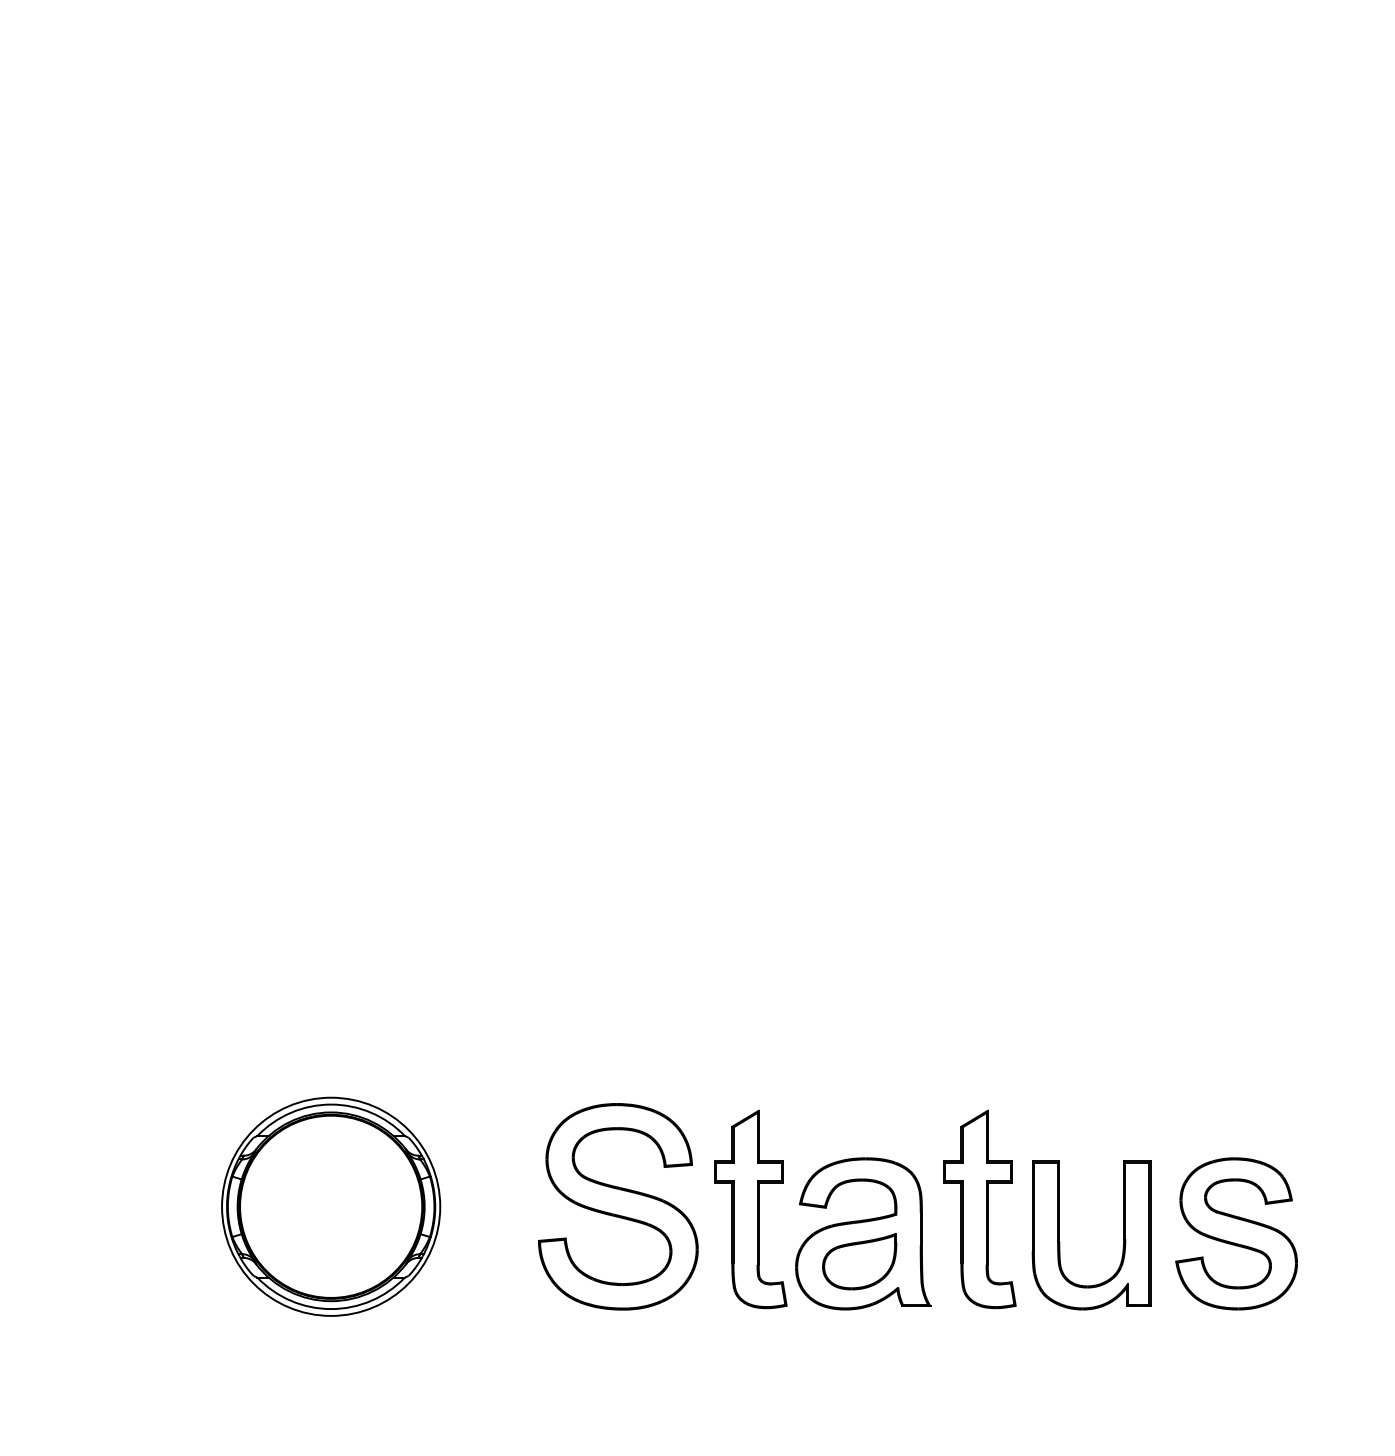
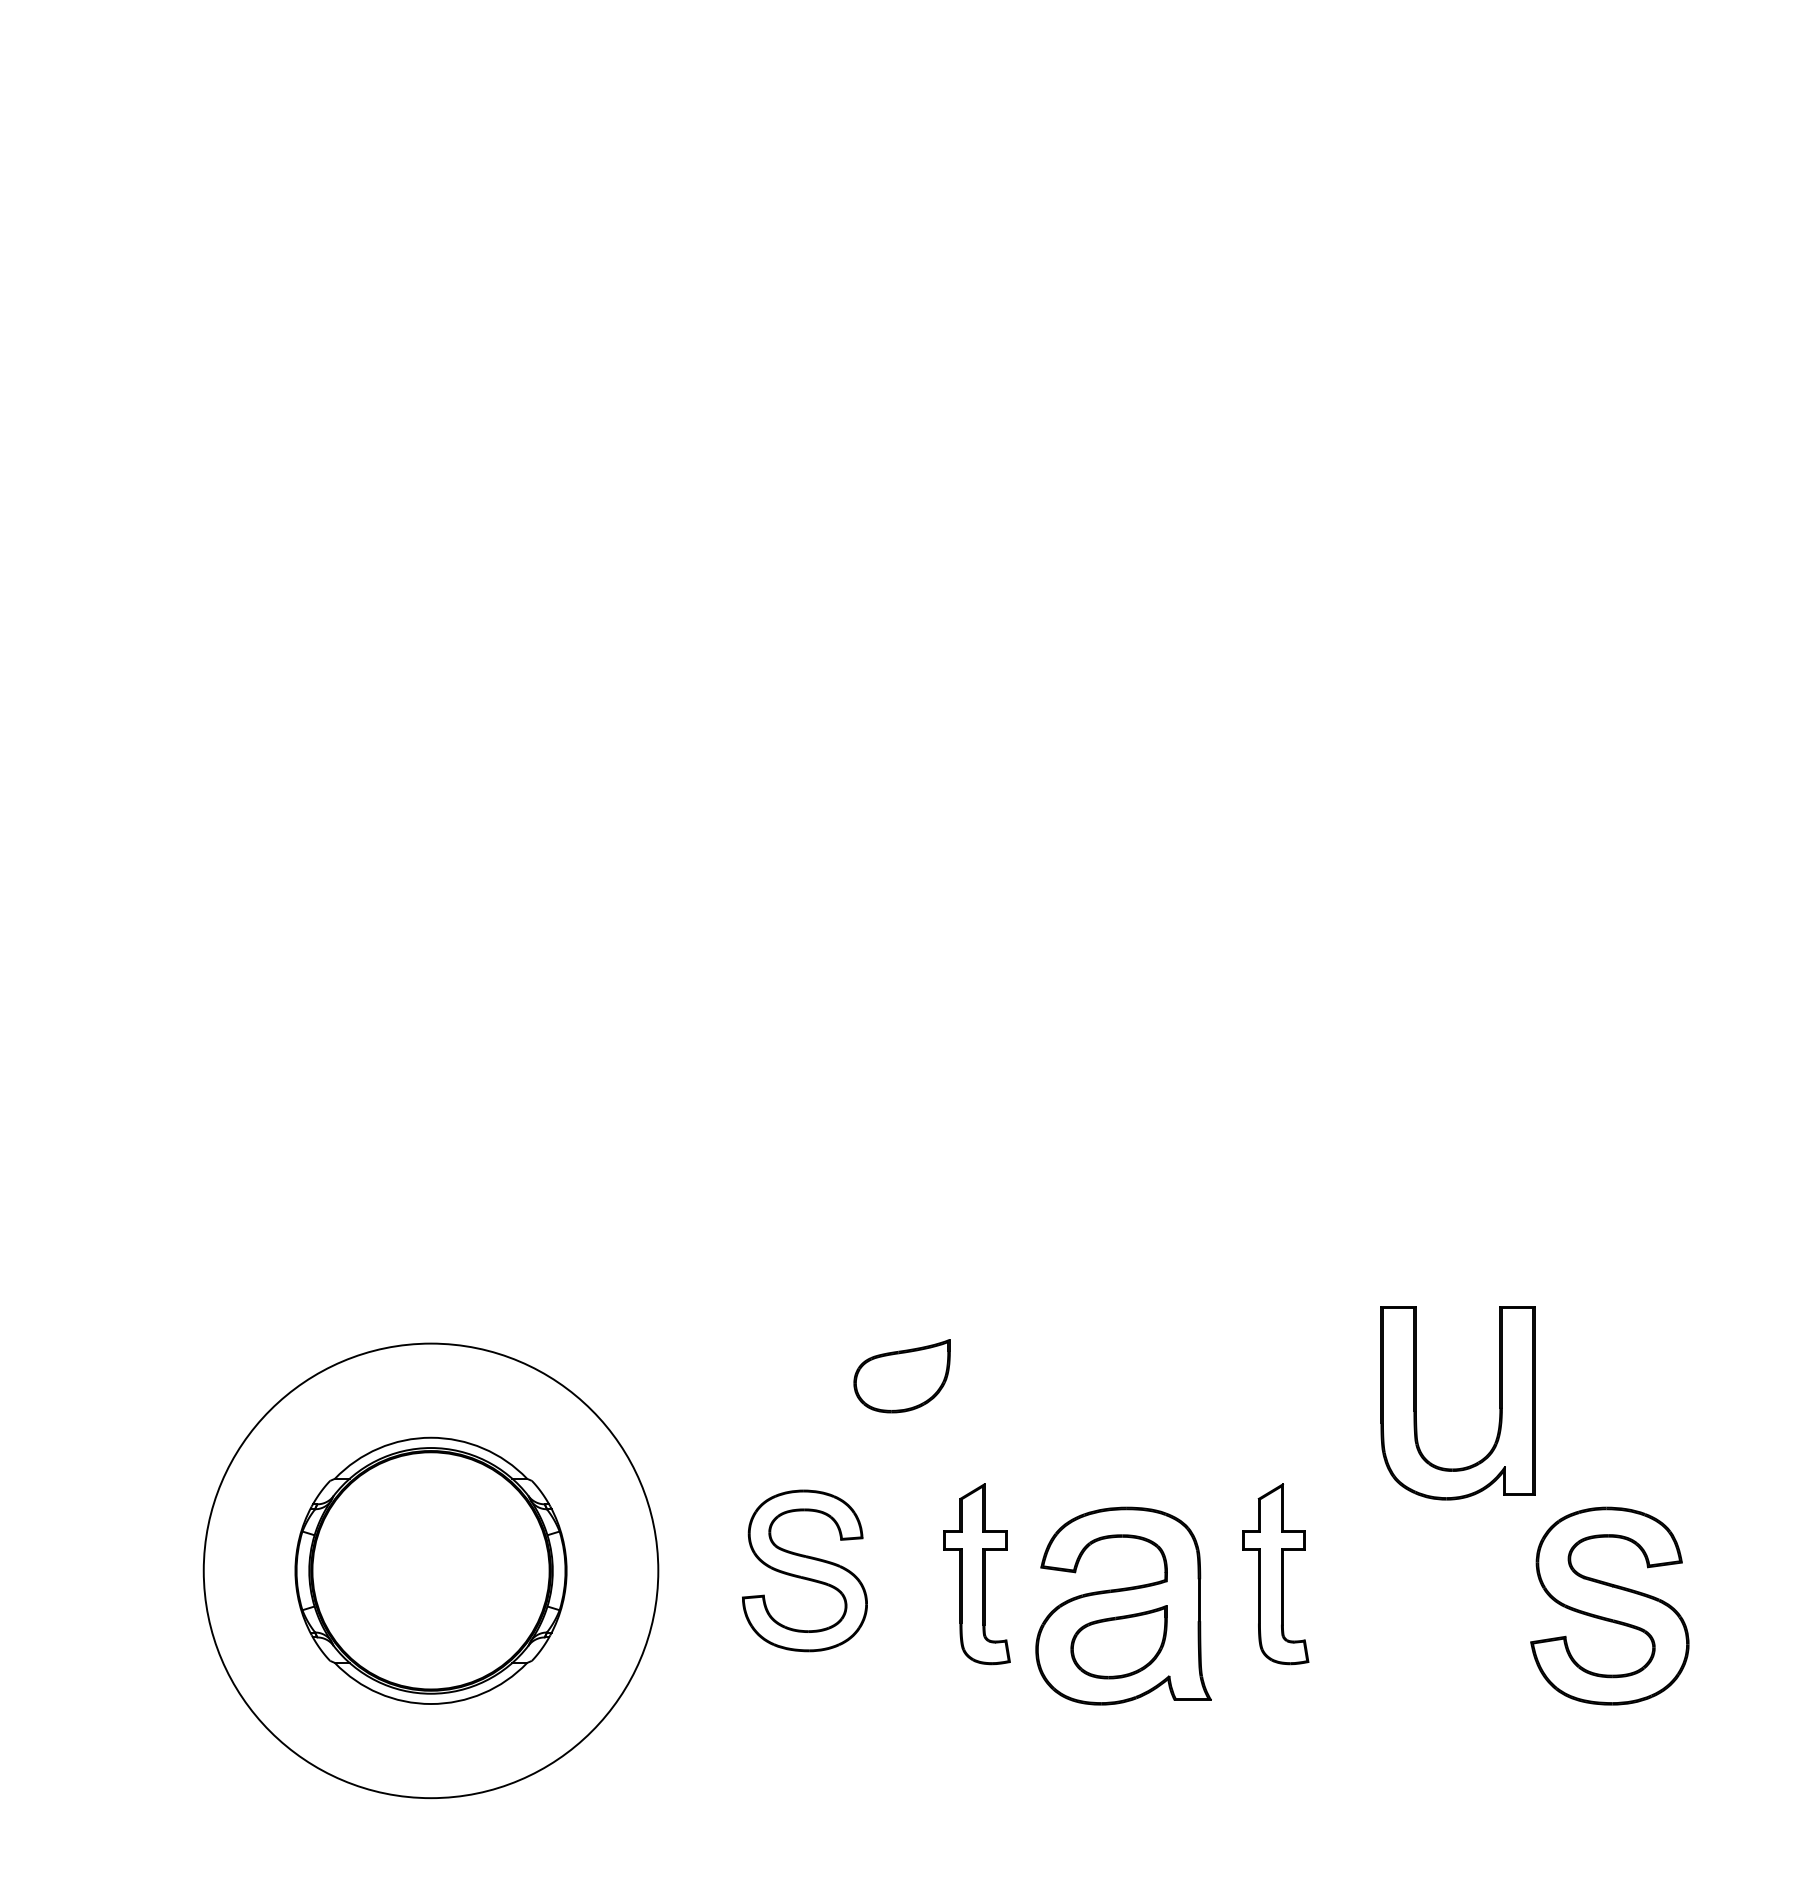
part: (692, 1057) -> (901, 1376), added
circle: (331, 1206) -> (431, 1570), size x1.6
part: (618, 1206) -> (804, 1570), size x0.6
part: (750, 1208) -> (976, 1573), size x0.7
part: (979, 1208) -> (1275, 1573), size x0.7
part: (1059, 1235) -> (1416, 1403), moved

